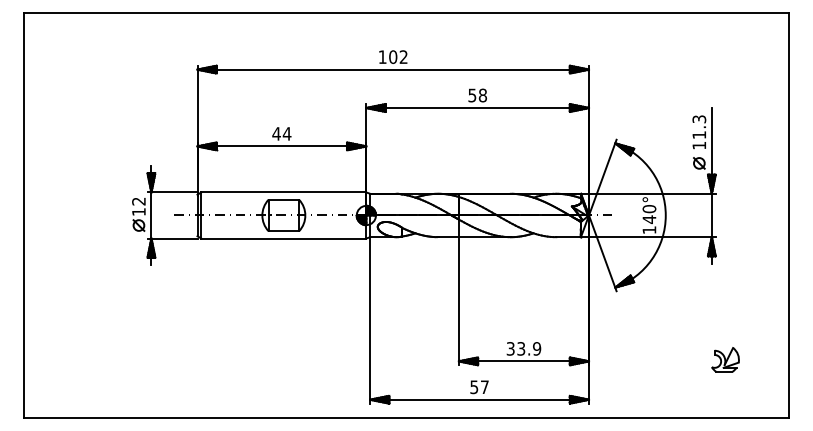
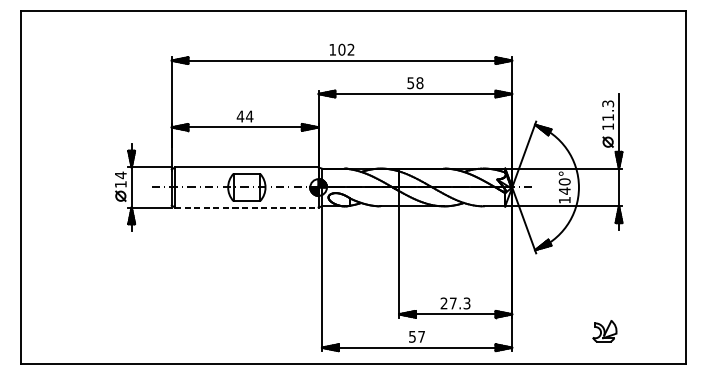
text: (138, 201) -> (120, 175), 12 -> 14
line: (283, 238) -> (246, 207), solid -> dashed
text: (523, 348) -> (455, 303), 33.9 -> 27.3
part: (725, 359) -> (604, 330), moved

